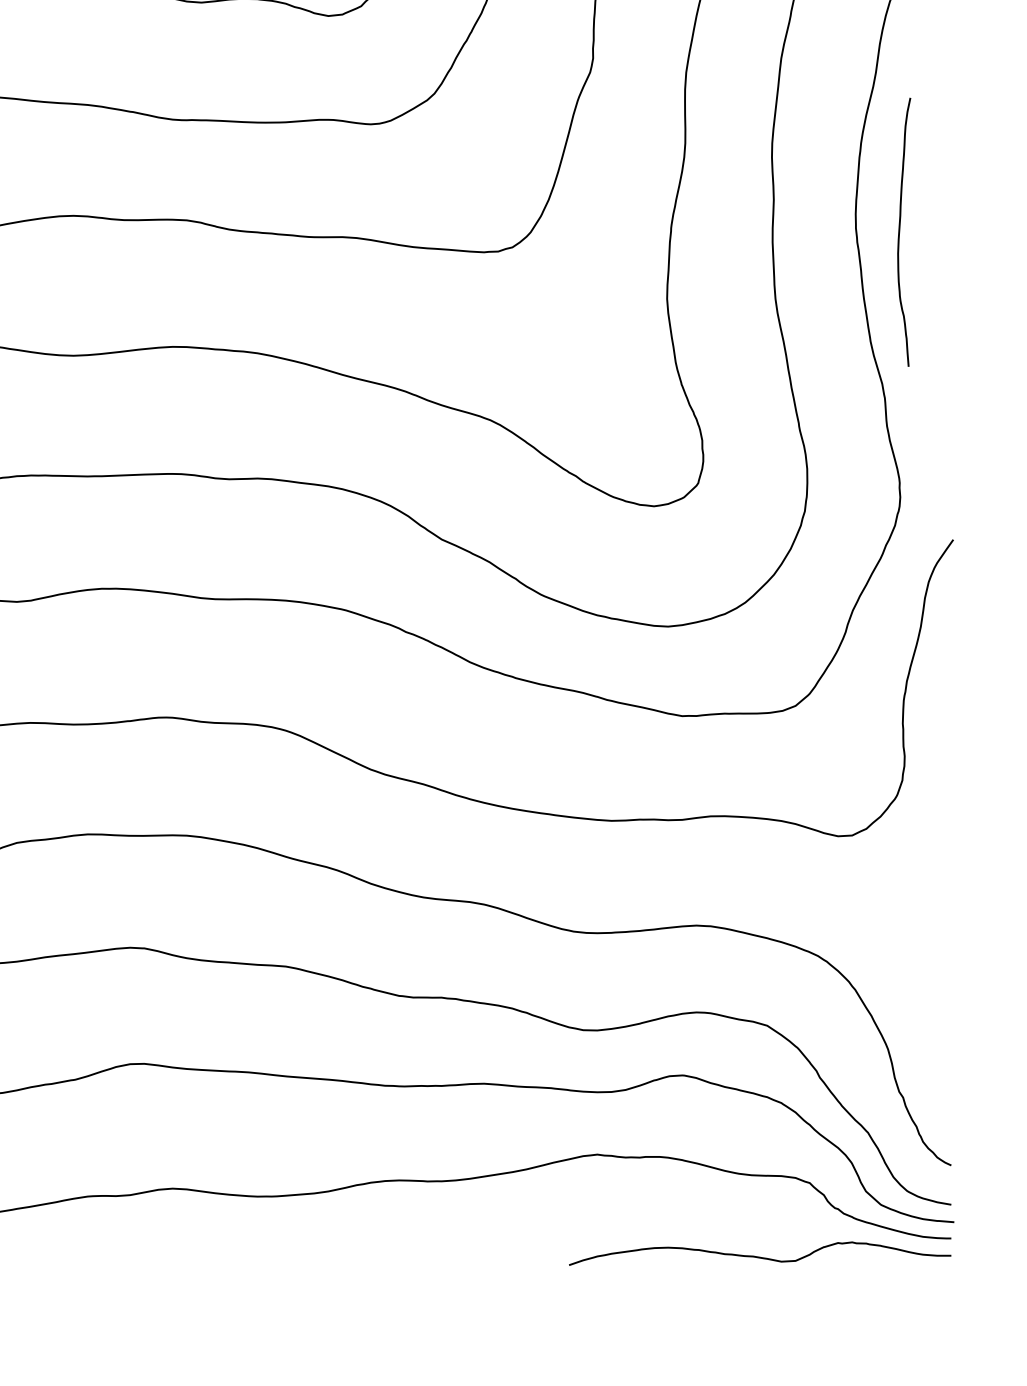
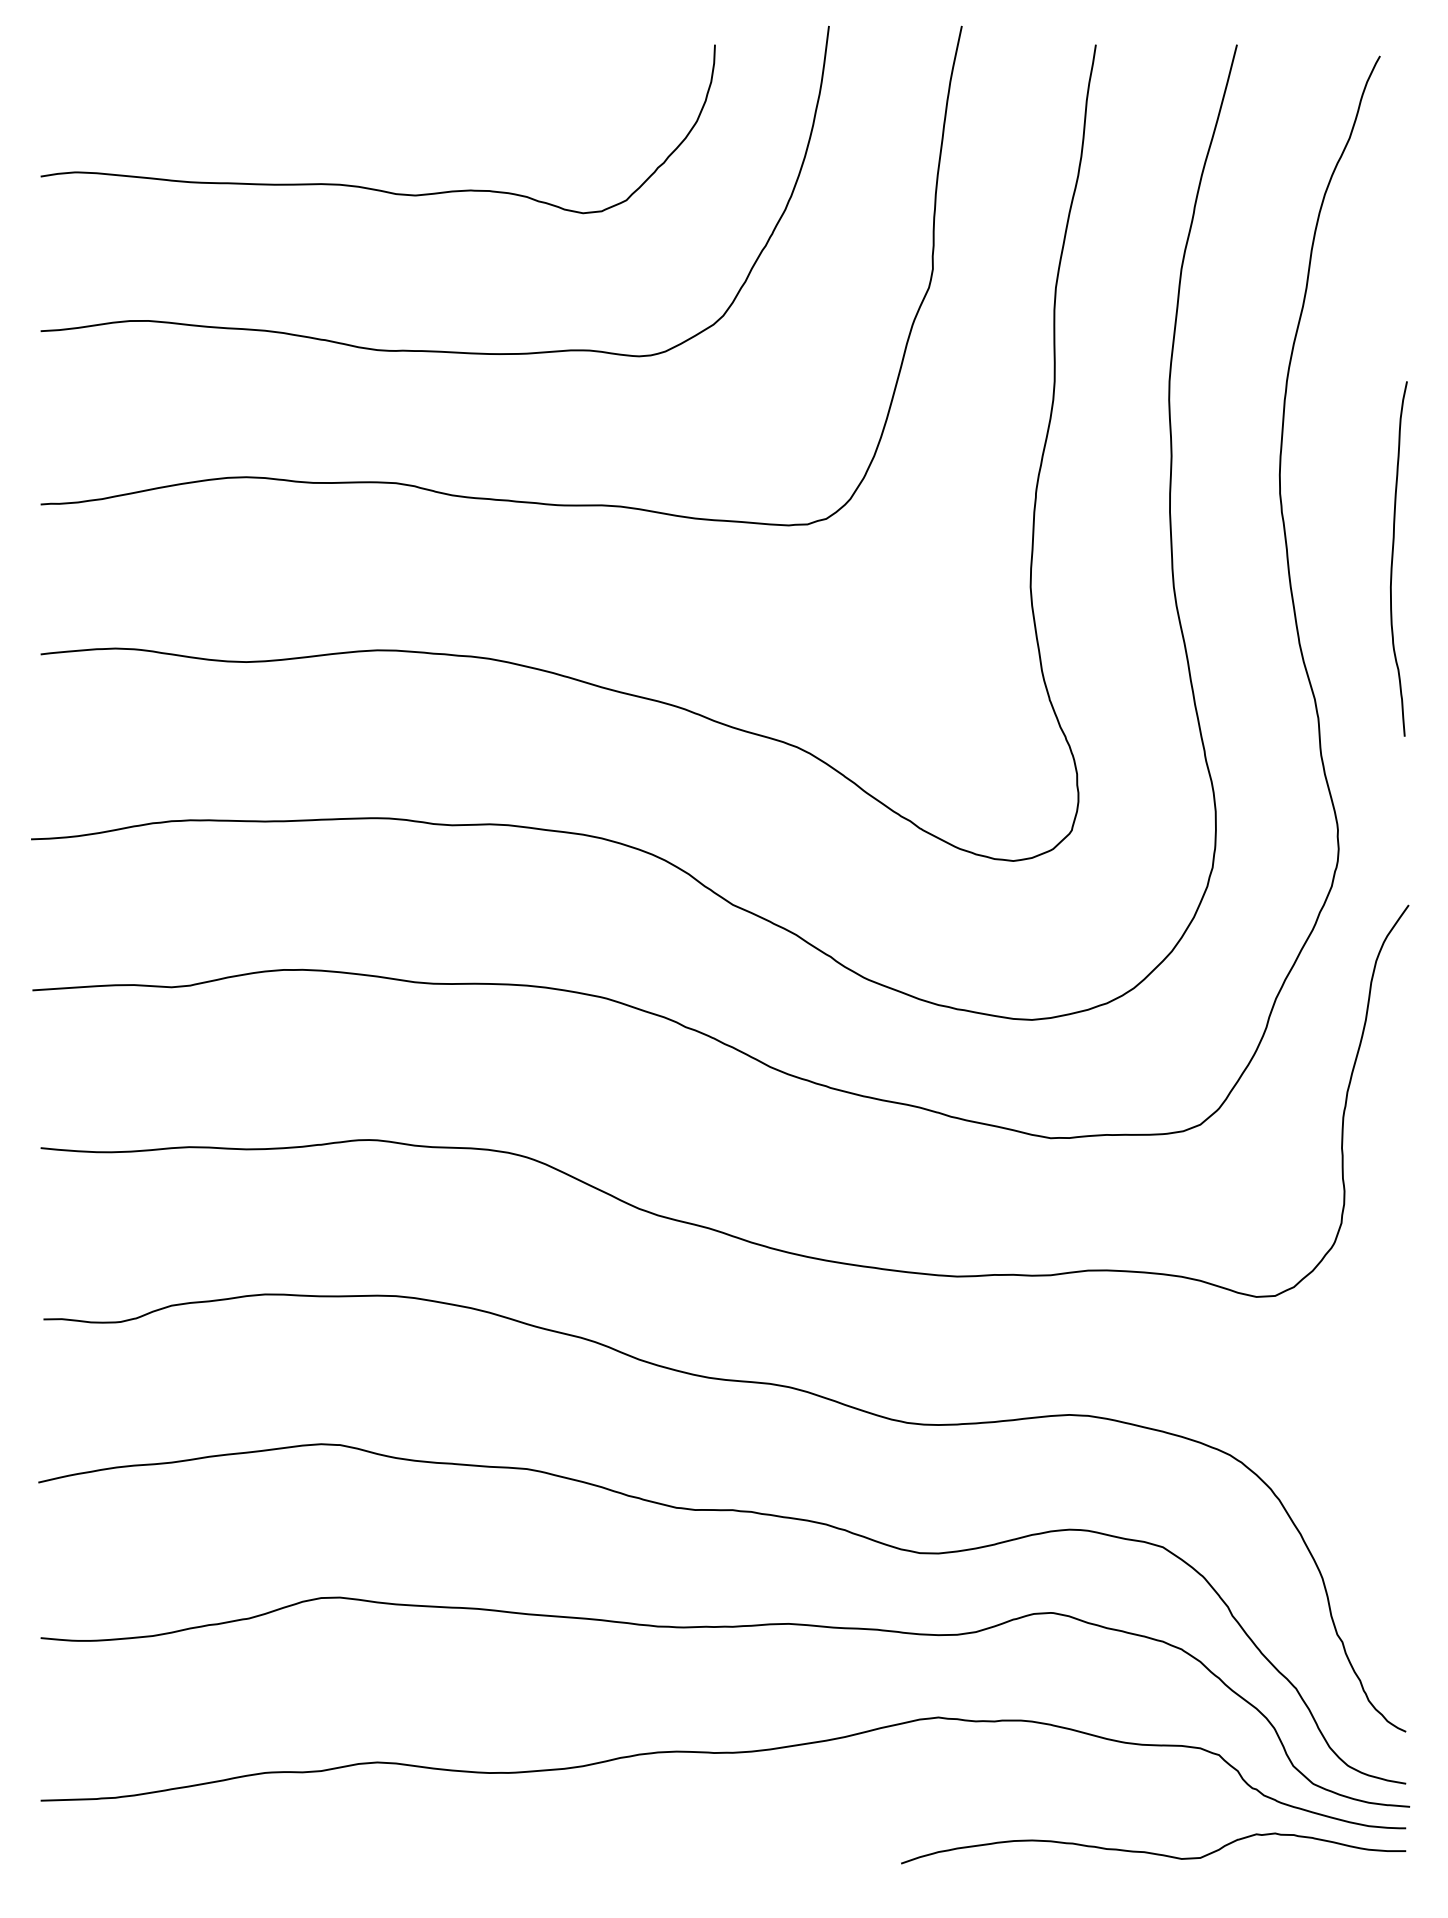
curve: (900, 231) -> (1393, 558), moved

